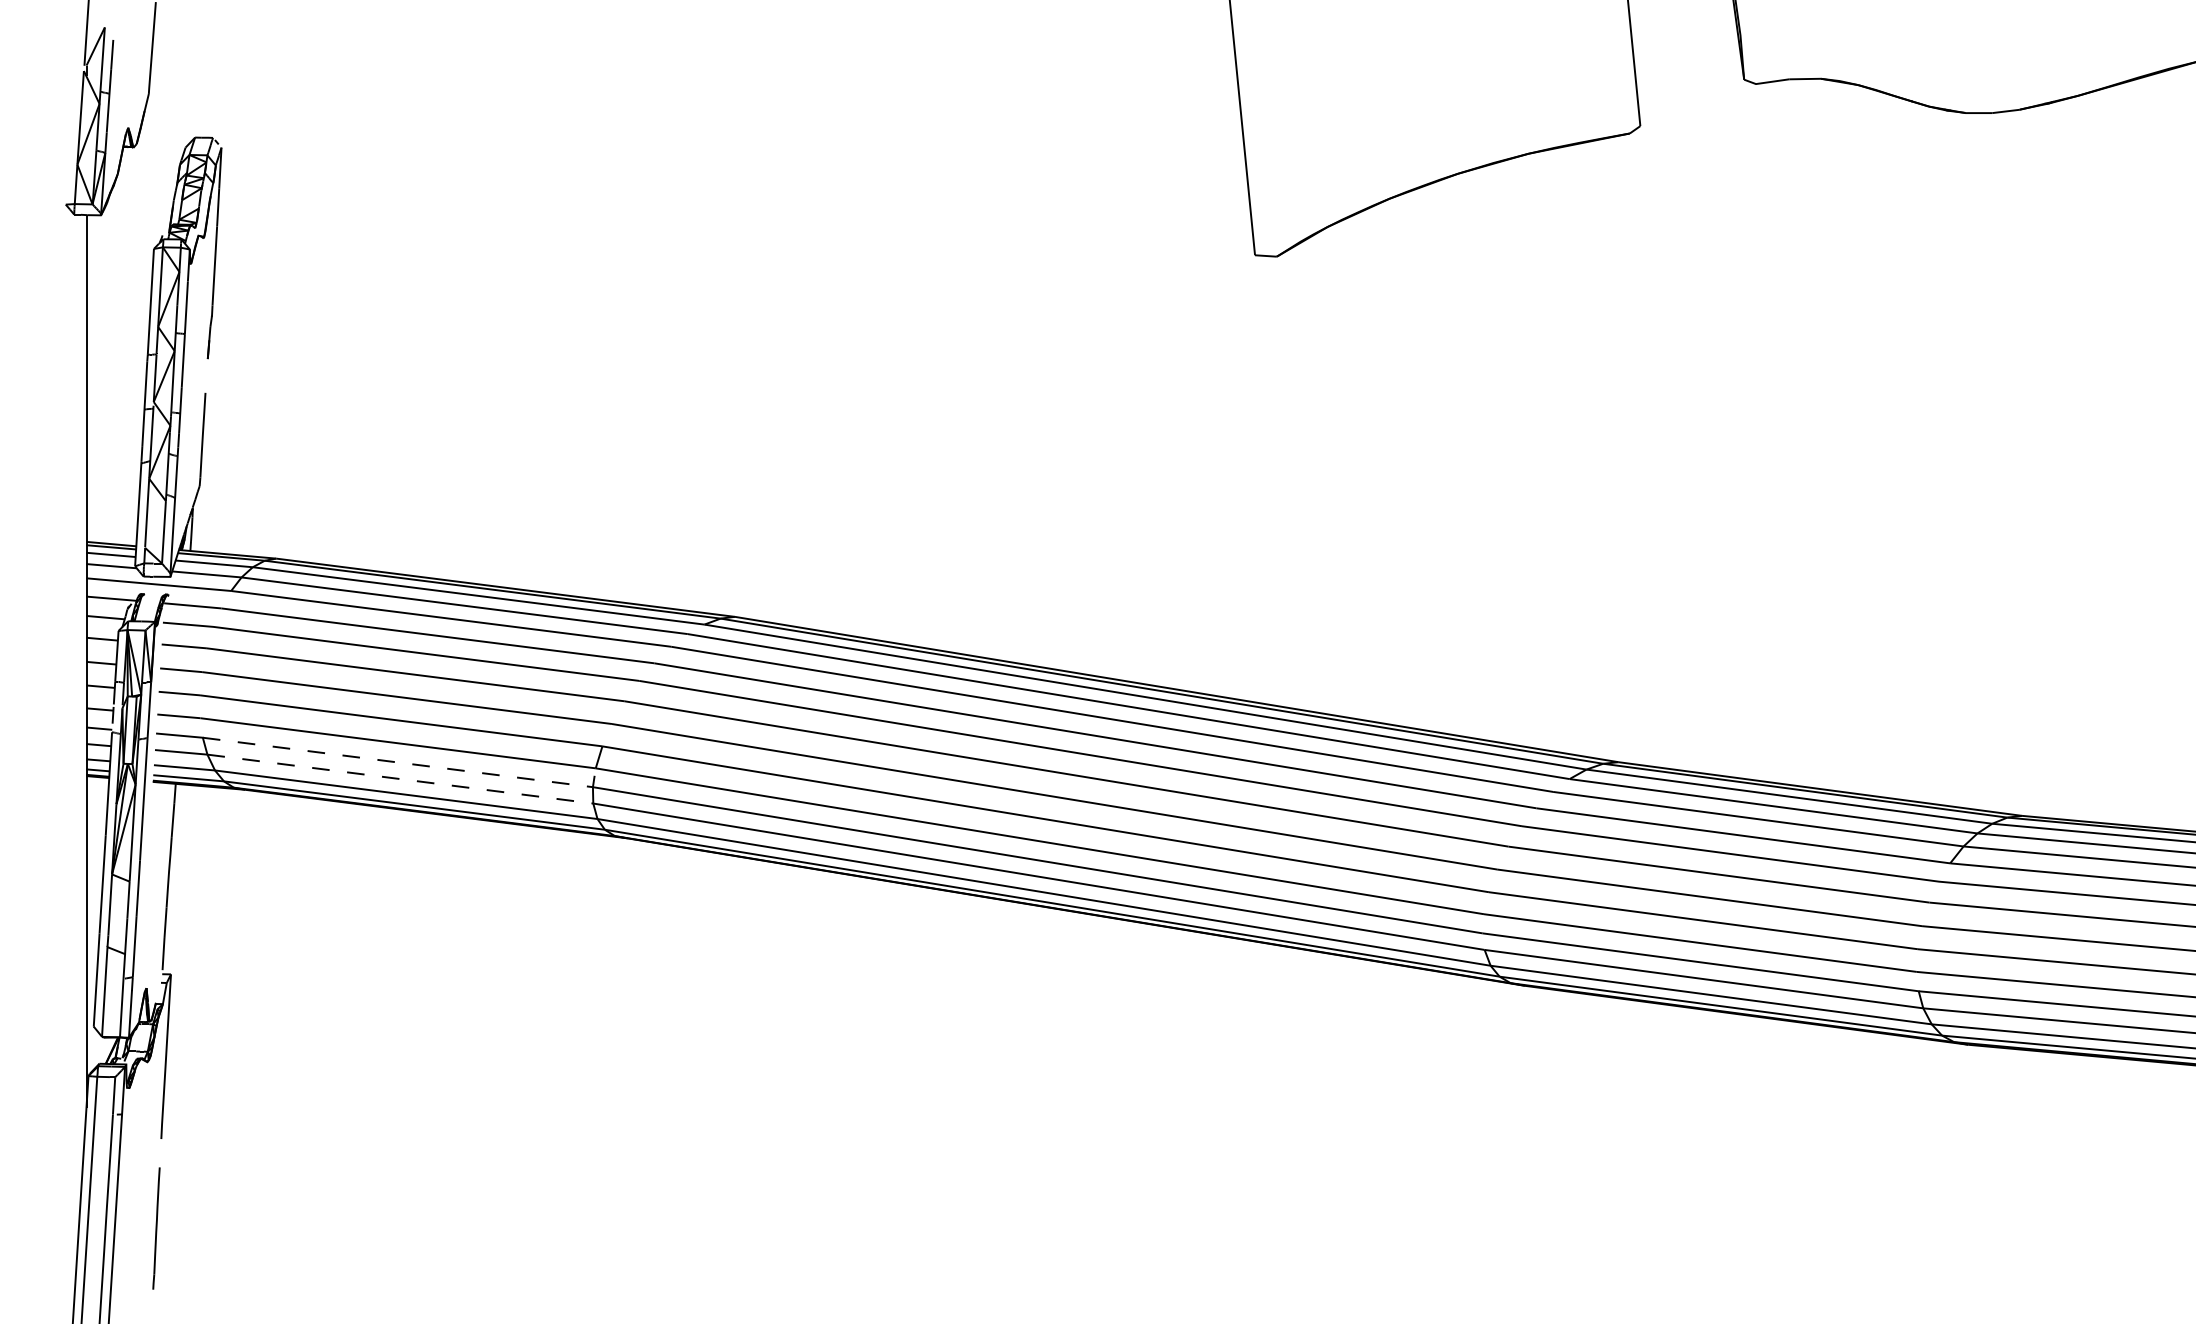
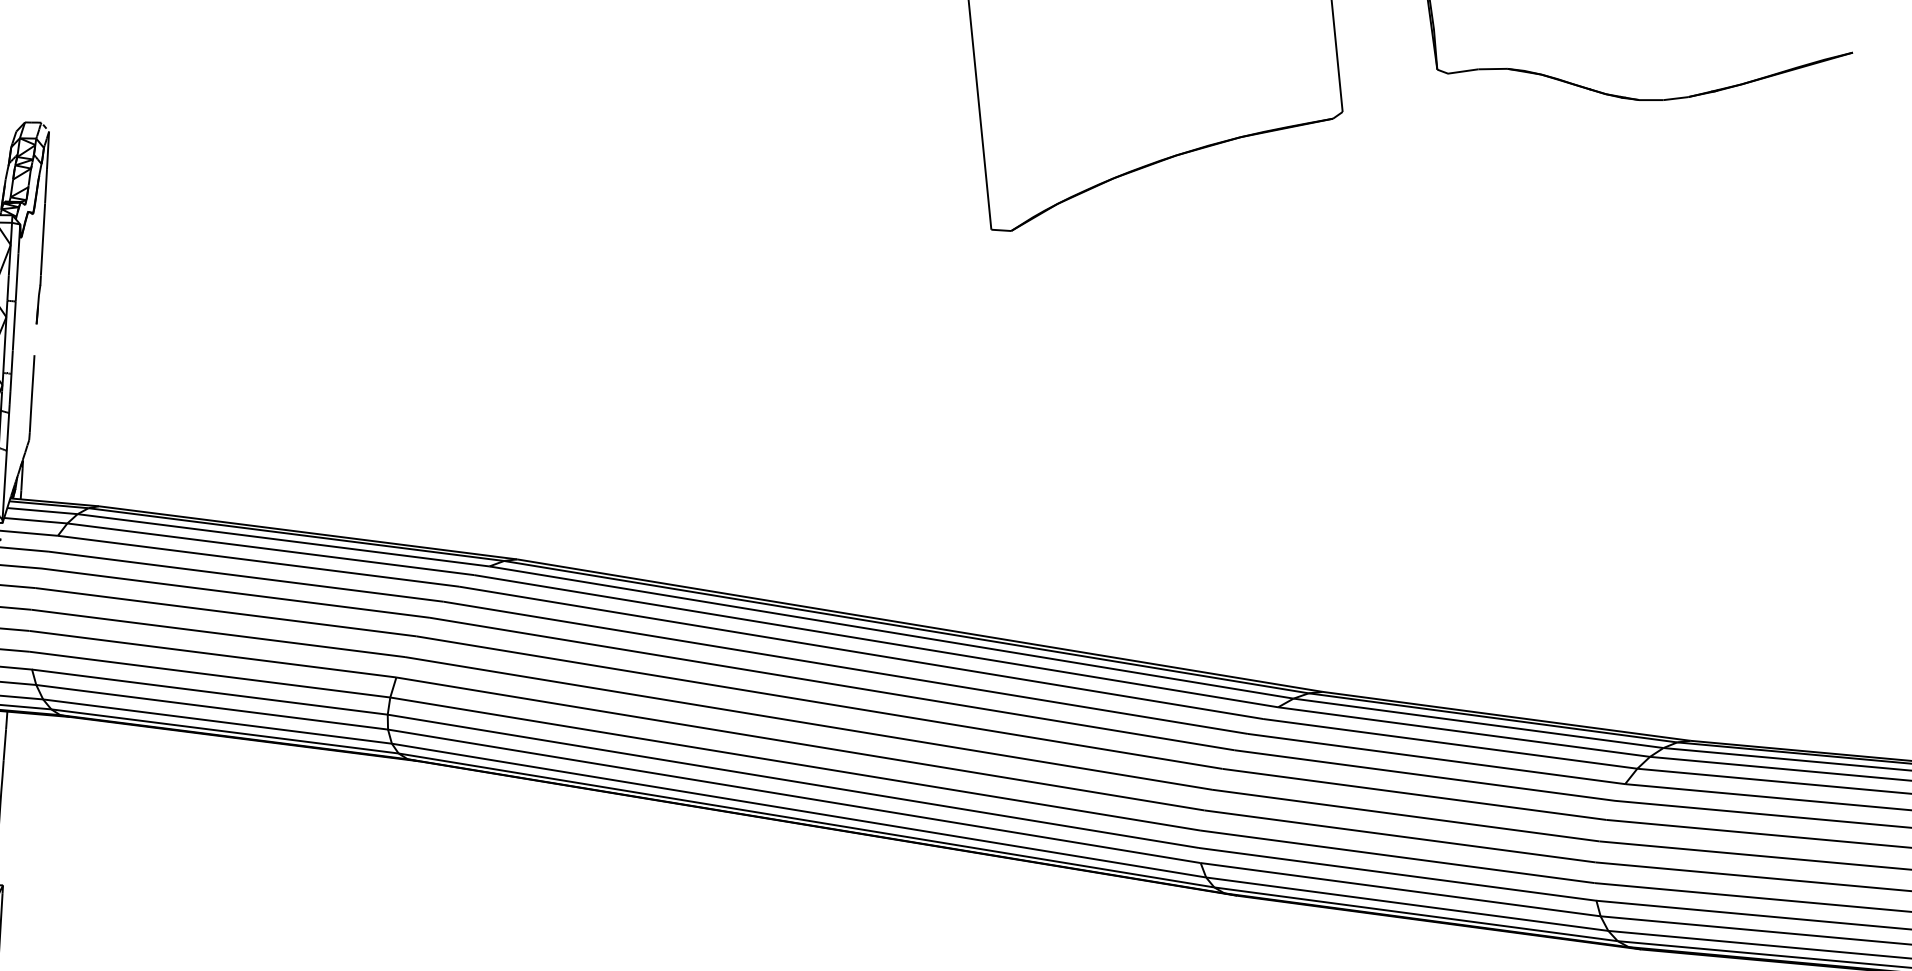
line: (408, 763) -> (219, 693), dashed -> solid
line: (400, 779) -> (212, 707), dashed -> solid

